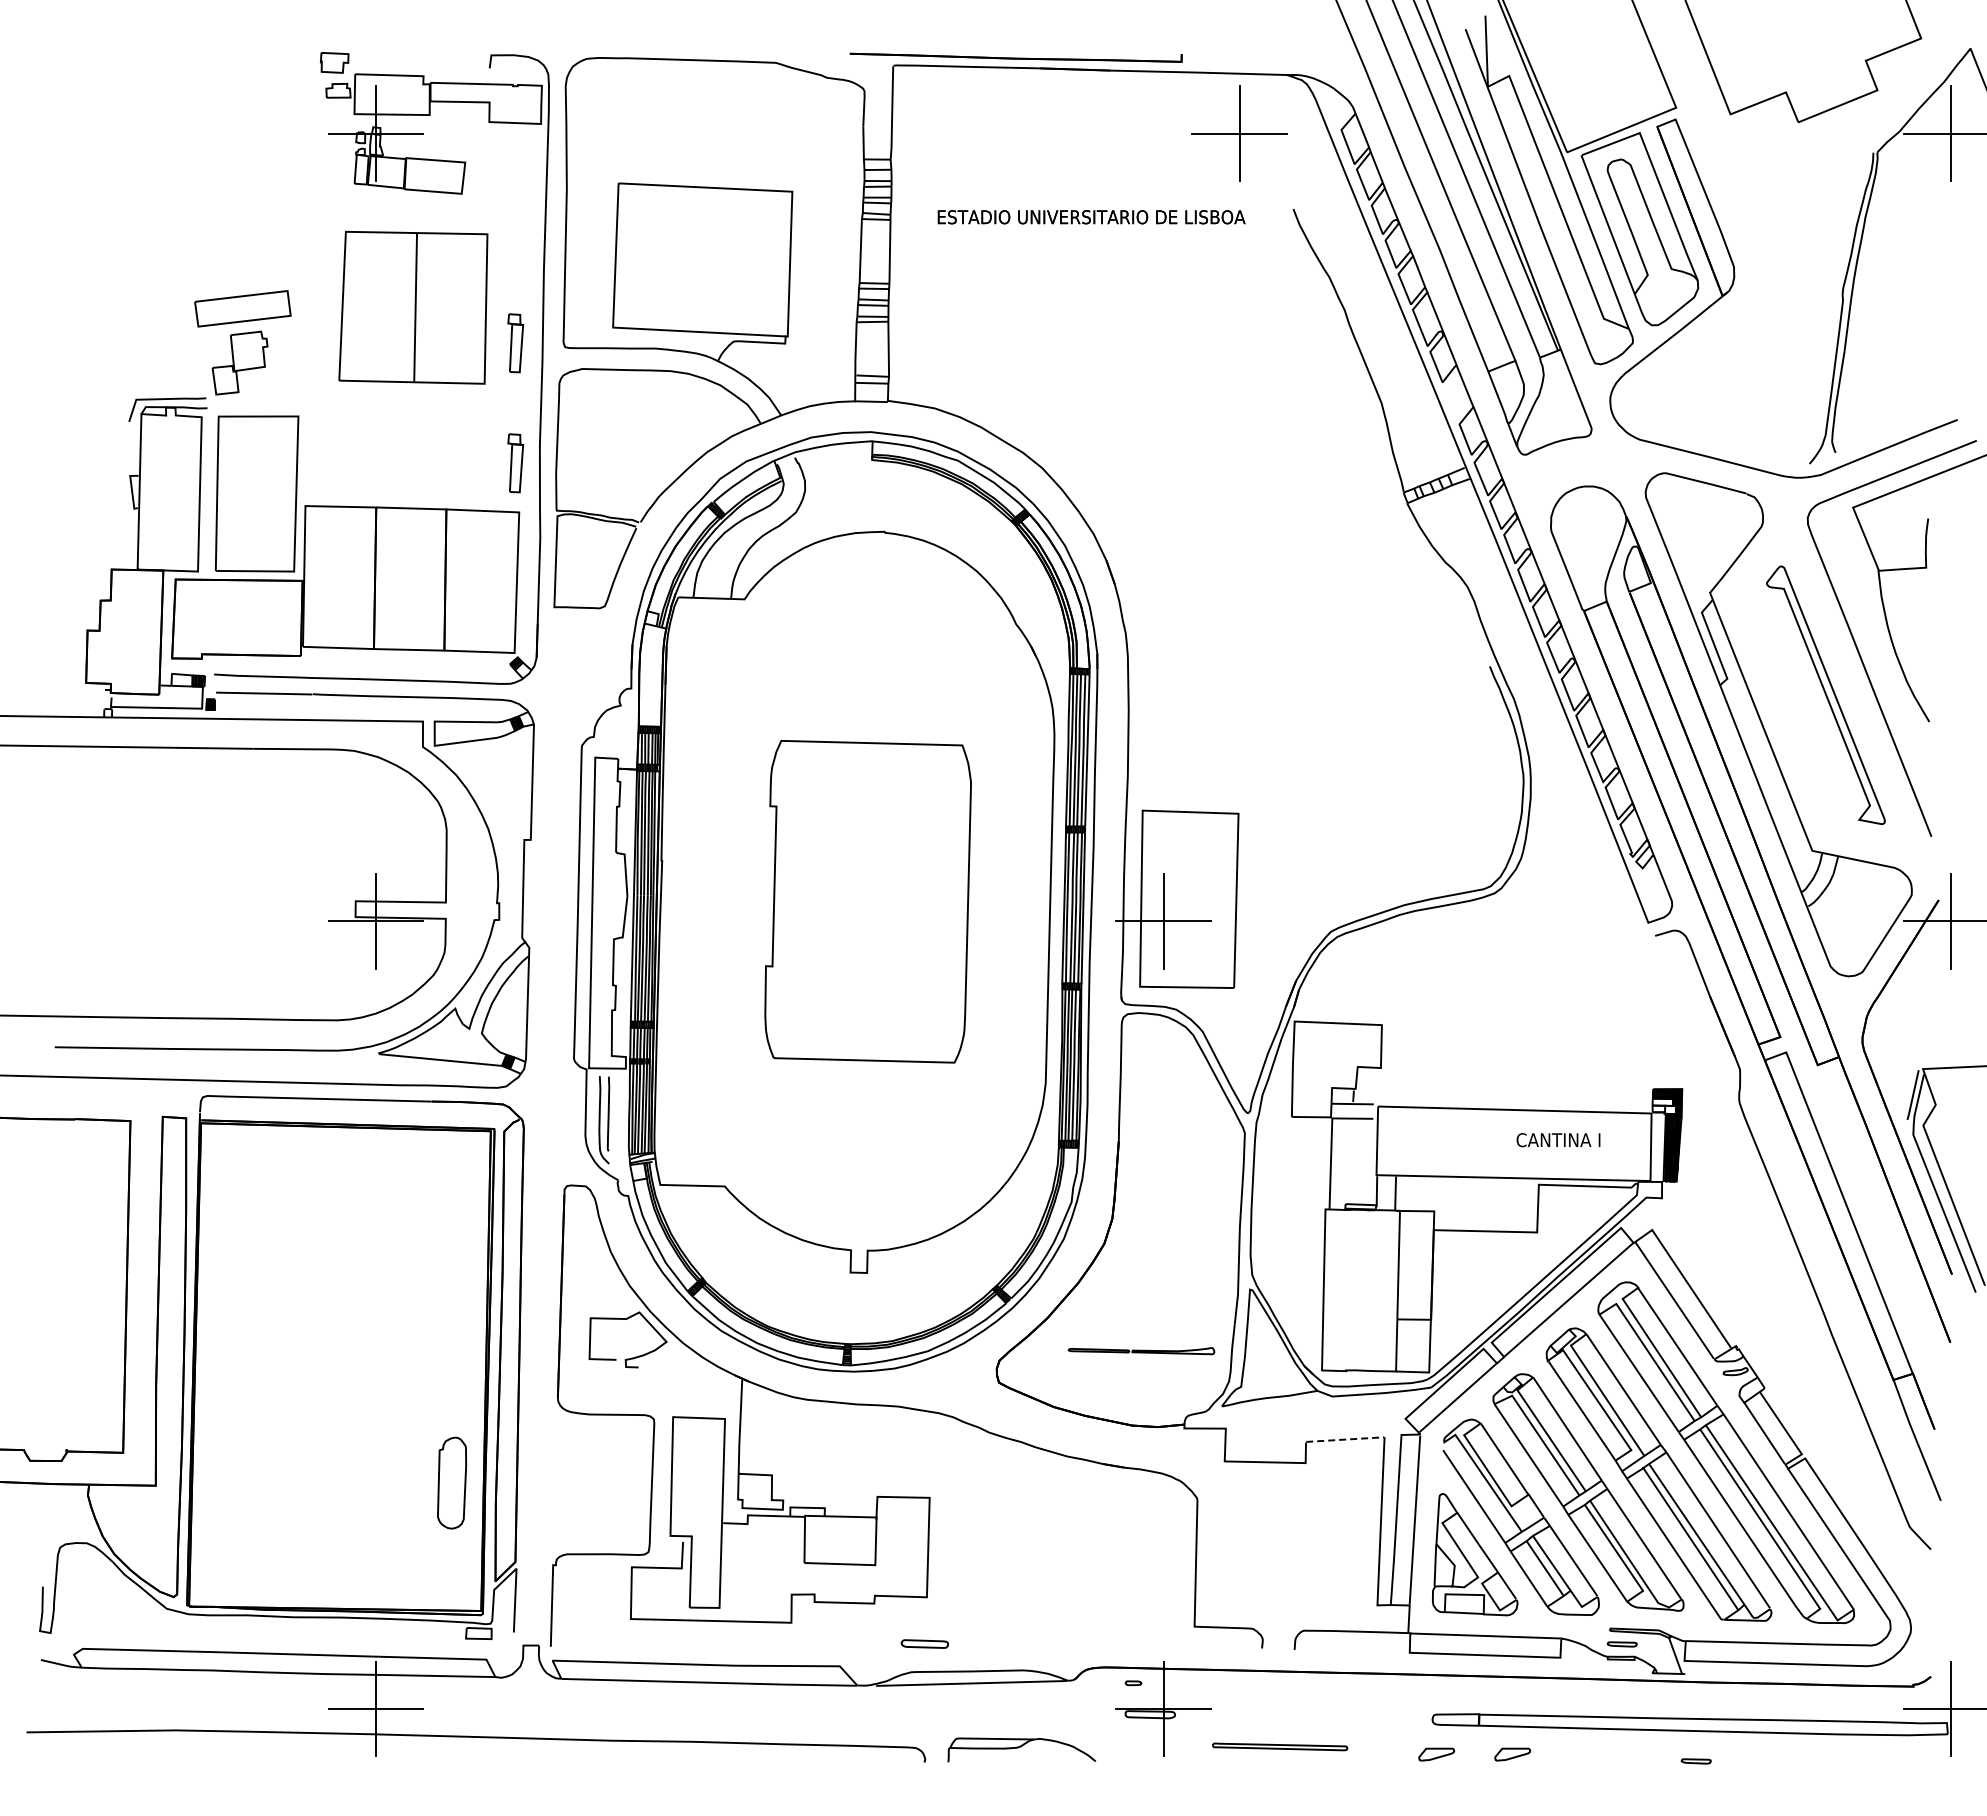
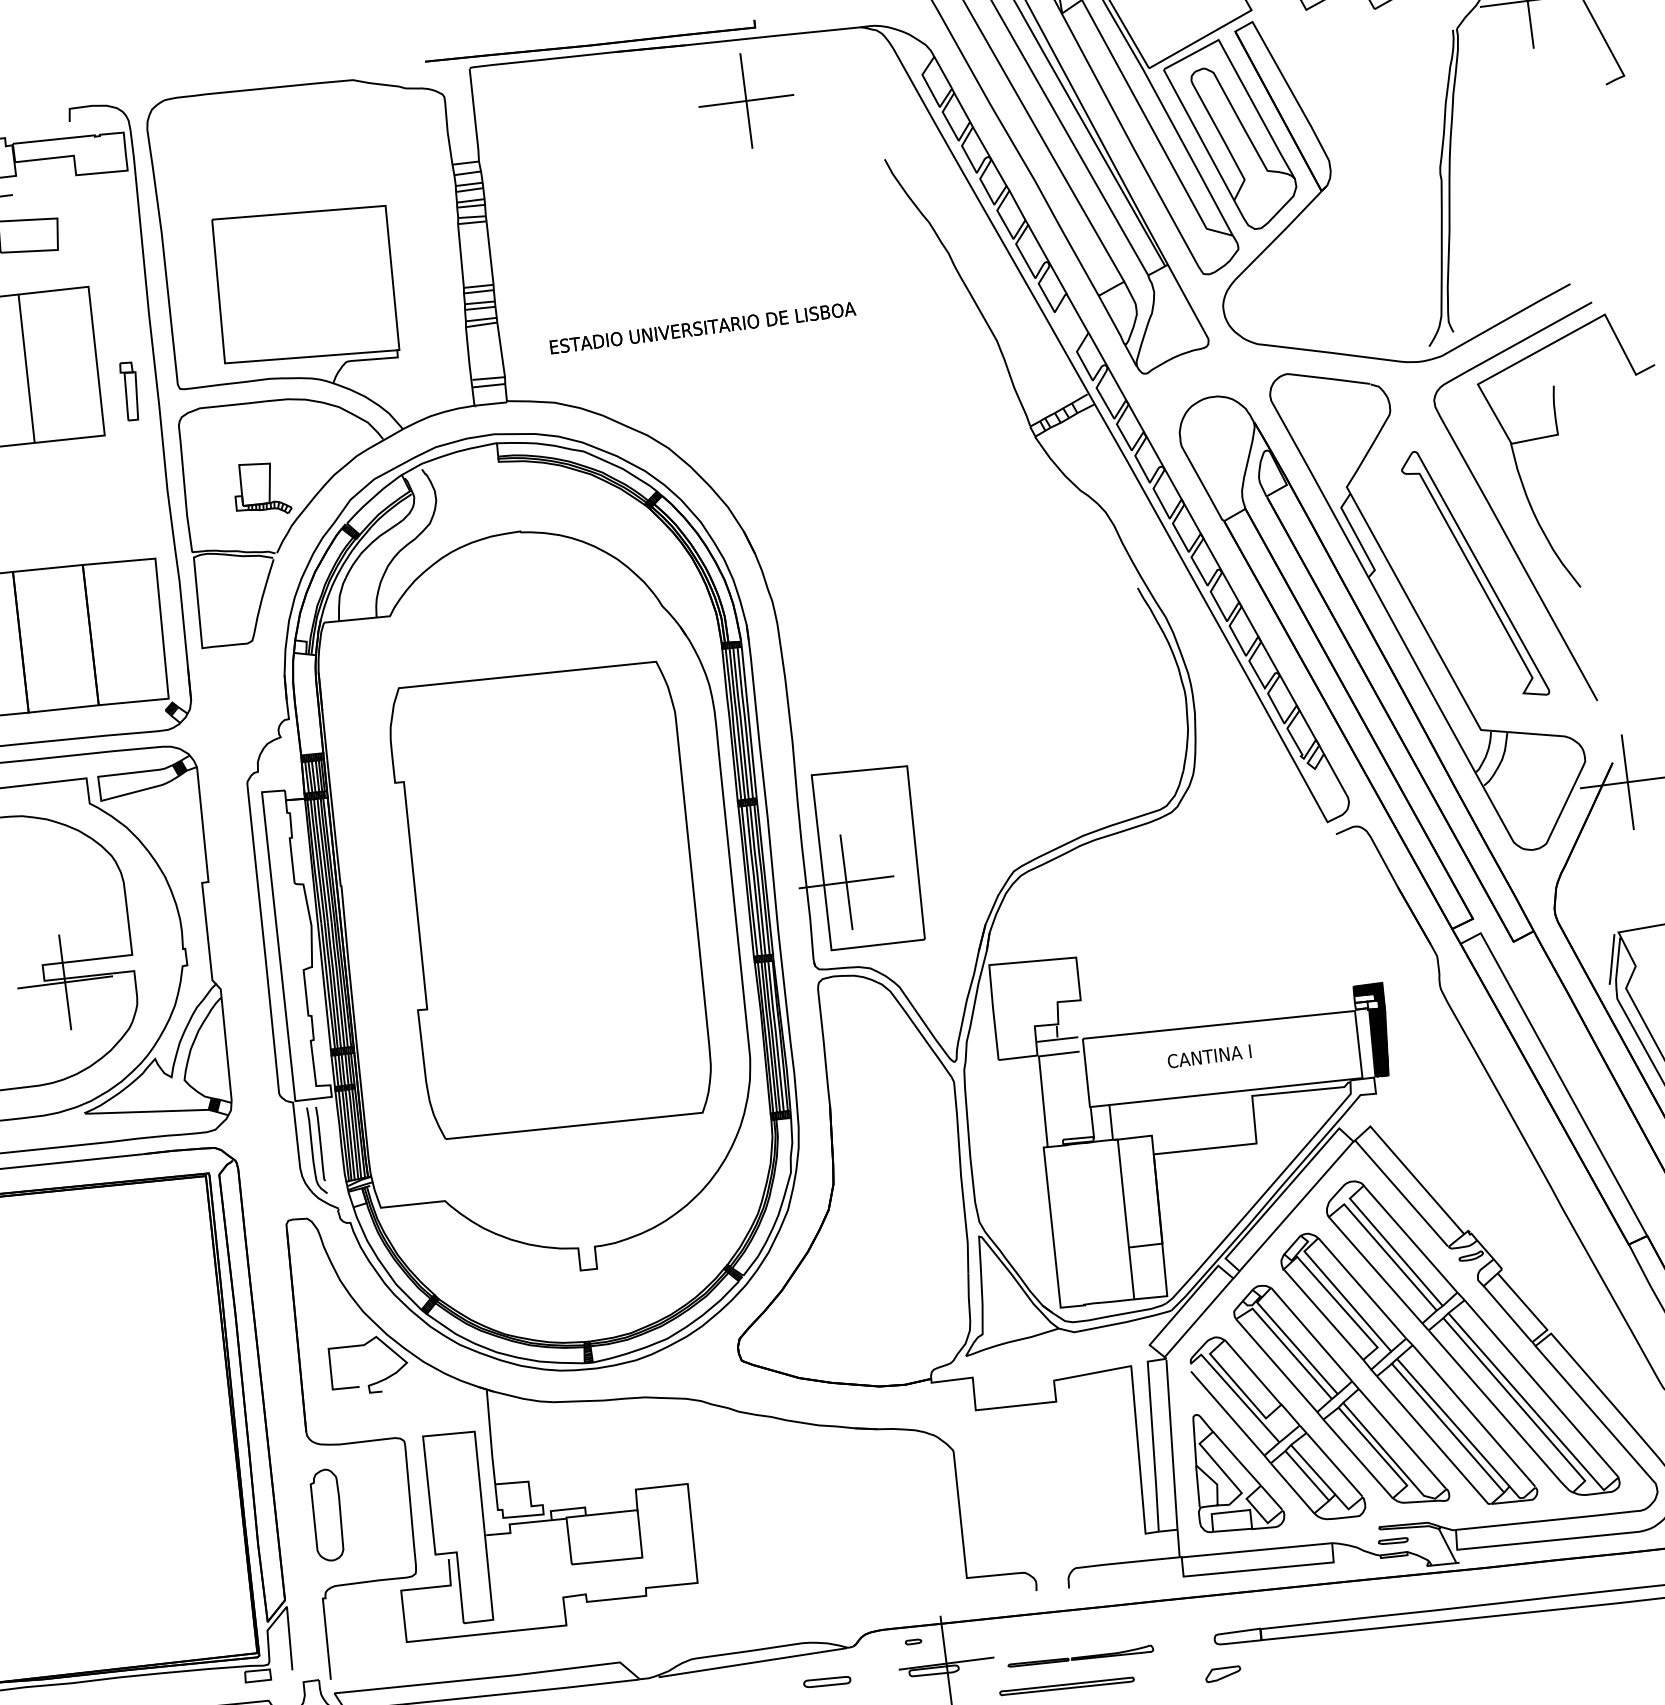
part: (1239, 133) -> (746, 100), moved
text: (1091, 217) -> (702, 328), moved
part: (633, 456) -> (261, 488), added
part: (515, 463) -> (145, 510), removed
part: (867, 901) -> (550, 900), size x1.43
text: (1558, 1140) -> (1209, 1056), moved
part: (1141, 1351) -> (1080, 1658), moved
line: (1345, 1439) -> (1092, 1373), dashed -> solid
curve: (464, 1482) -> (339, 1513), moved
part: (924, 1643) -> (826, 1681), moved
part: (1512, 1754) -> (1298, 1664), removed
part: (1695, 1761) -> (1480, 1648), removed

